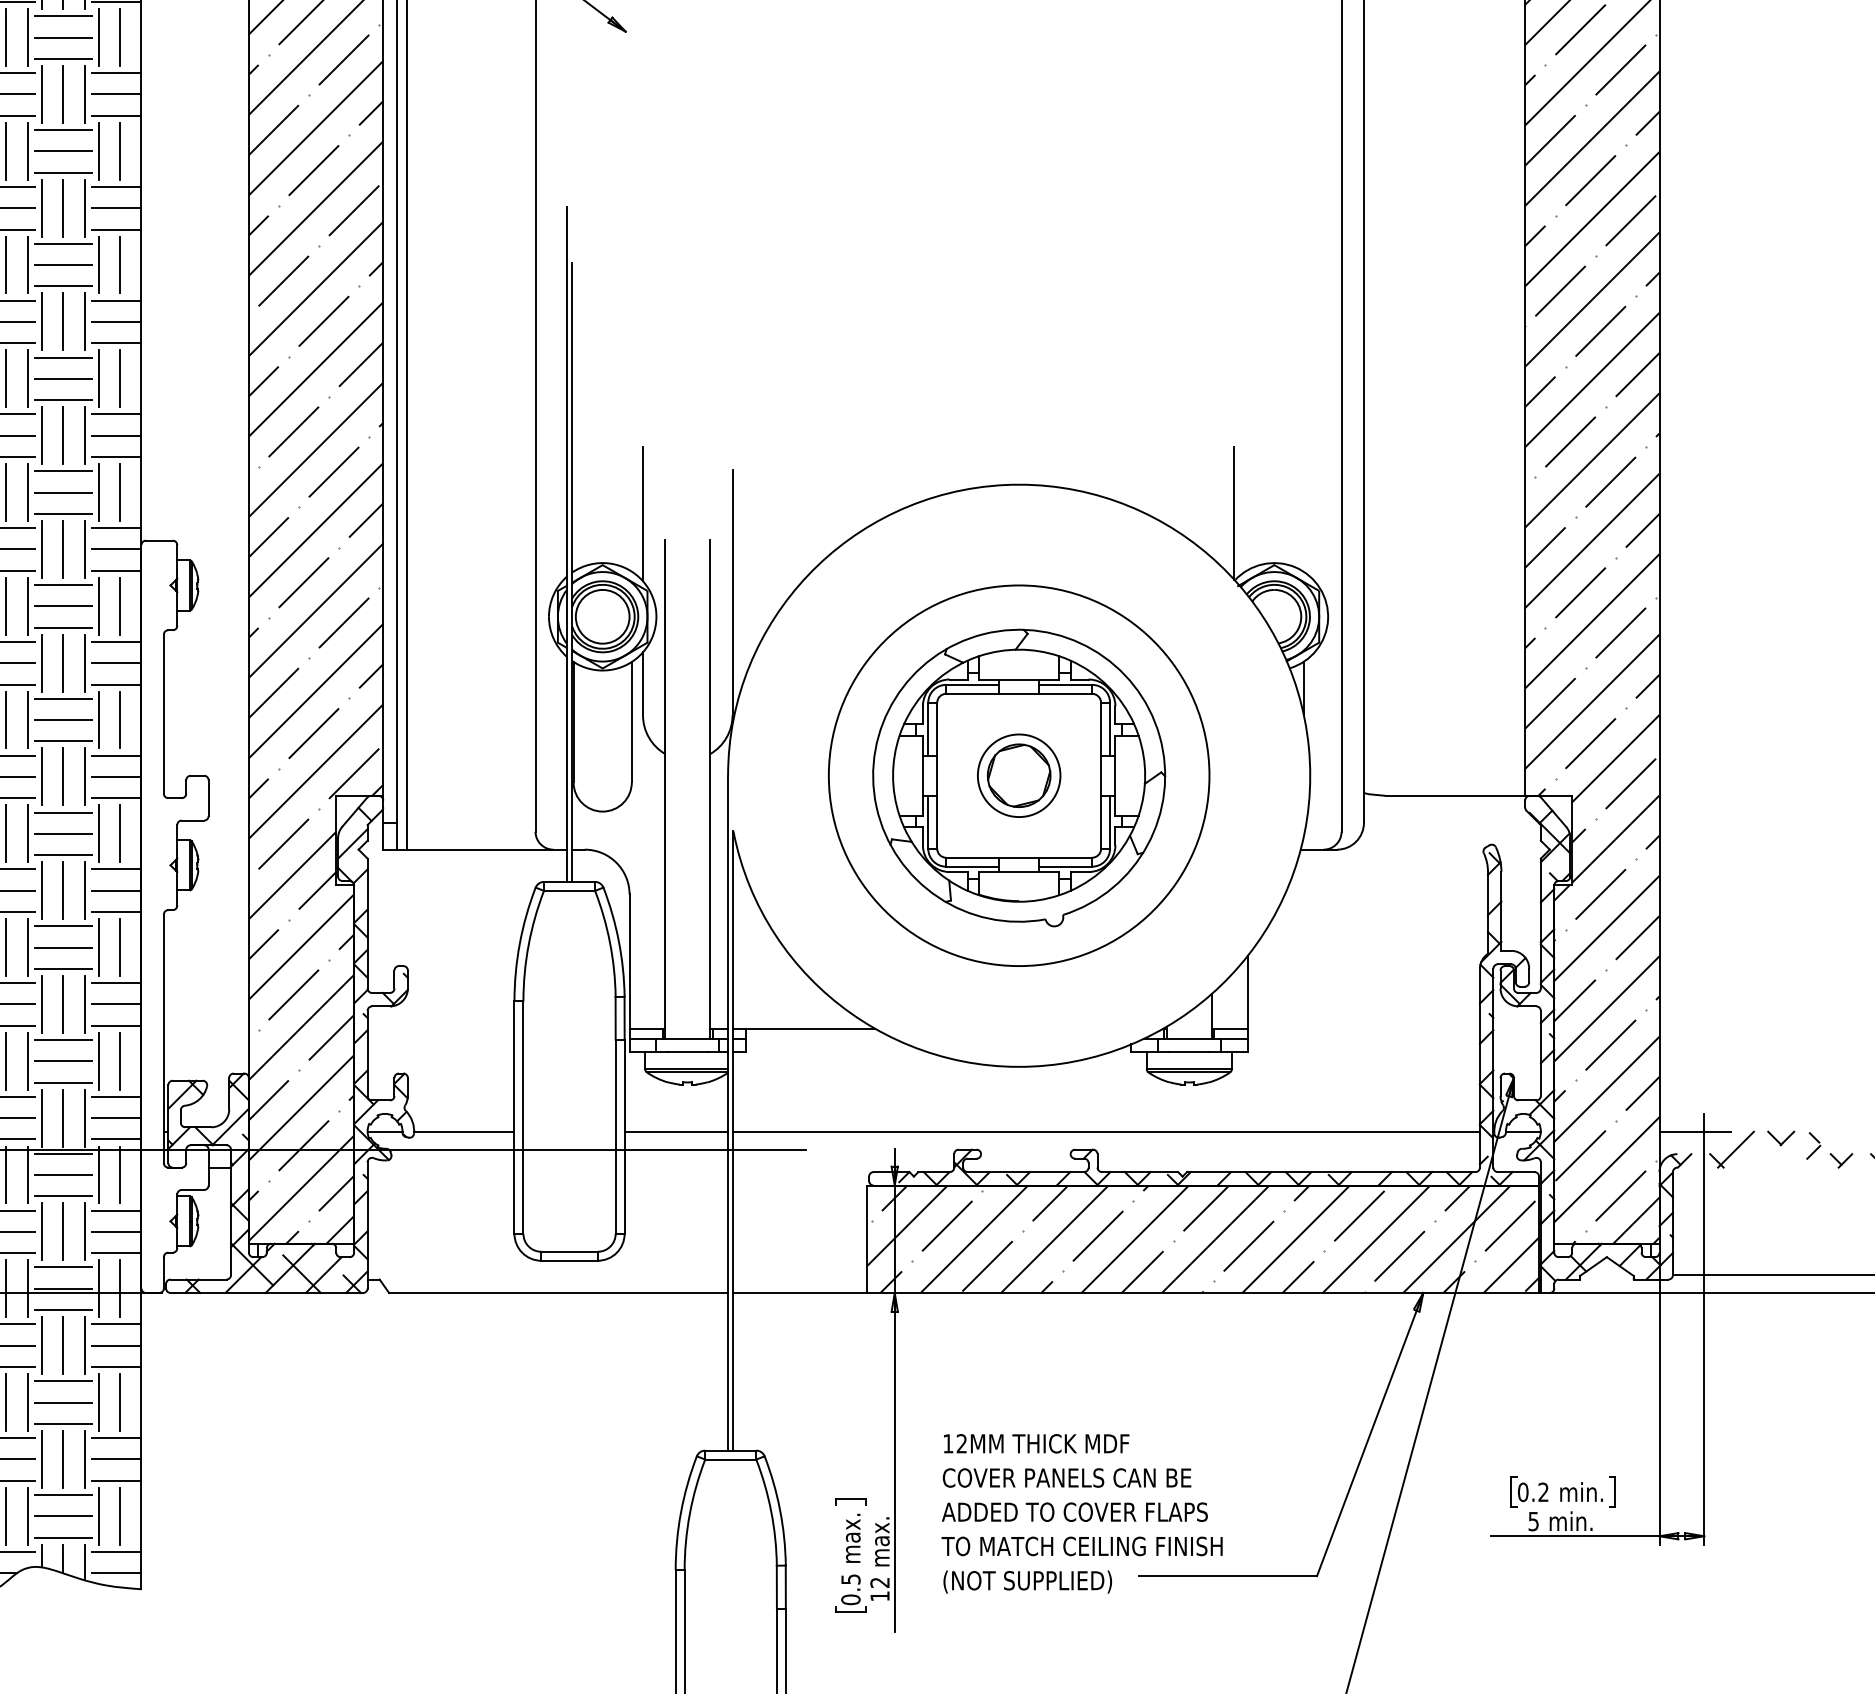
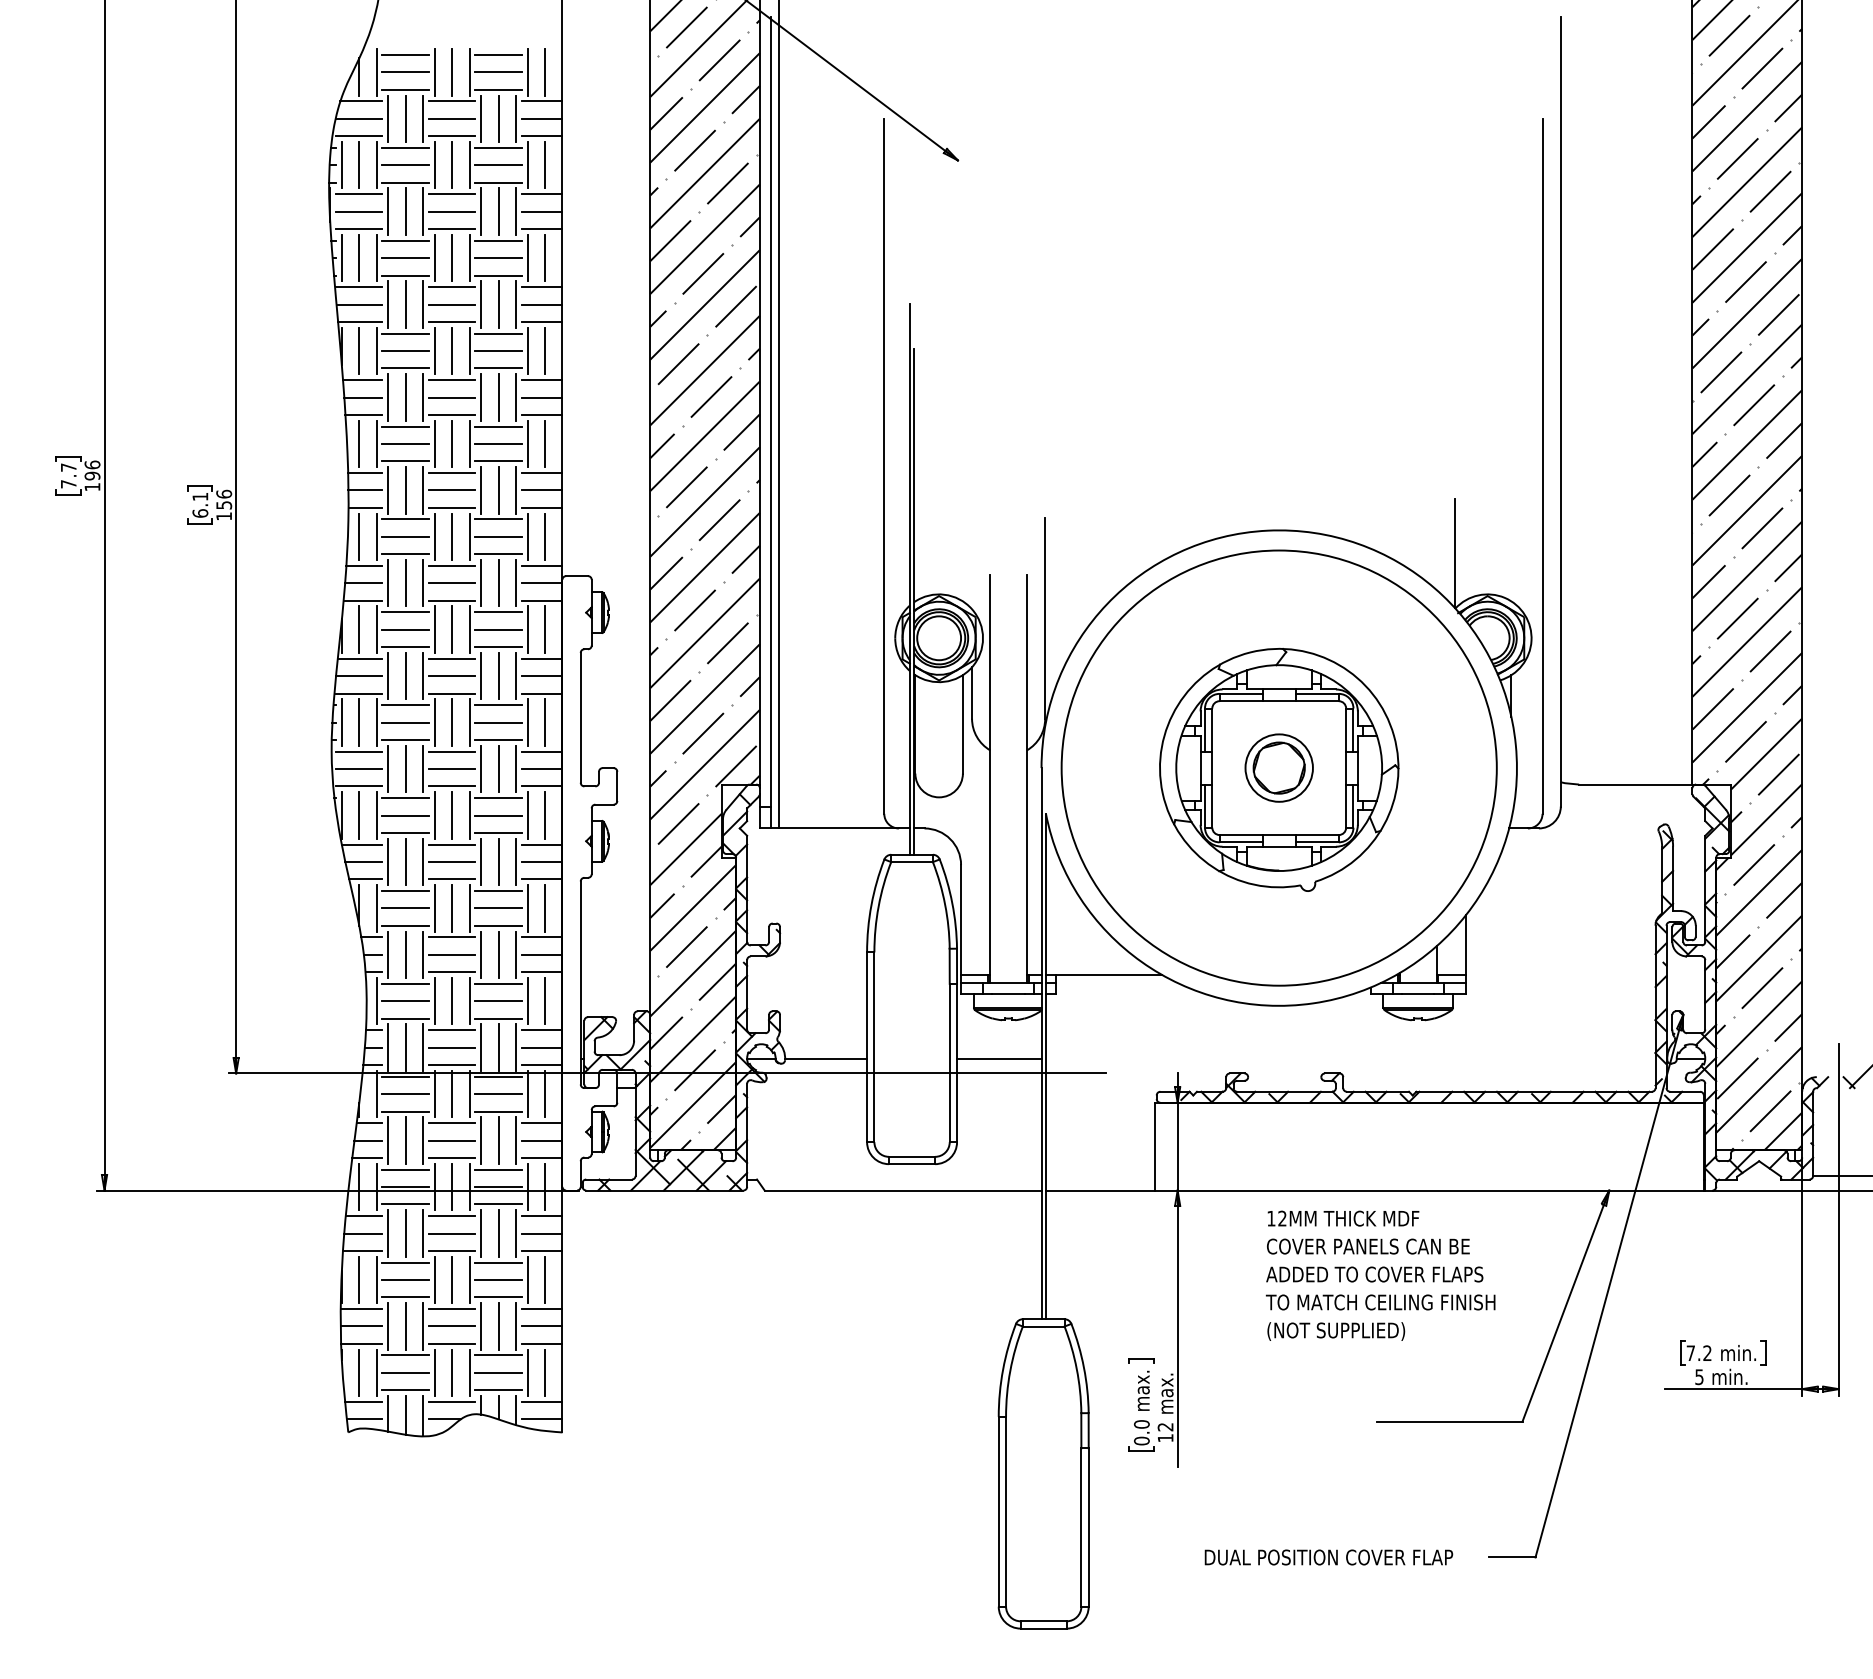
line: (643, 514) -> (972, 554), removed
circle: (1018, 775) -> (1278, 767), size x1.4
line: (1106, 1131) -> (1350, 1058), removed
line: (1695, 1131) -> (1831, 1058), removed
hatch: (1203, 1239) -> (1429, 1146), removed
text: (1522, 1492) -> (1690, 1353), 0.2 -> 7.2
text: (1081, 1513) -> (1380, 1275), moved
text: (850, 1579) -> (1141, 1424), 0.5 -> 0.0

